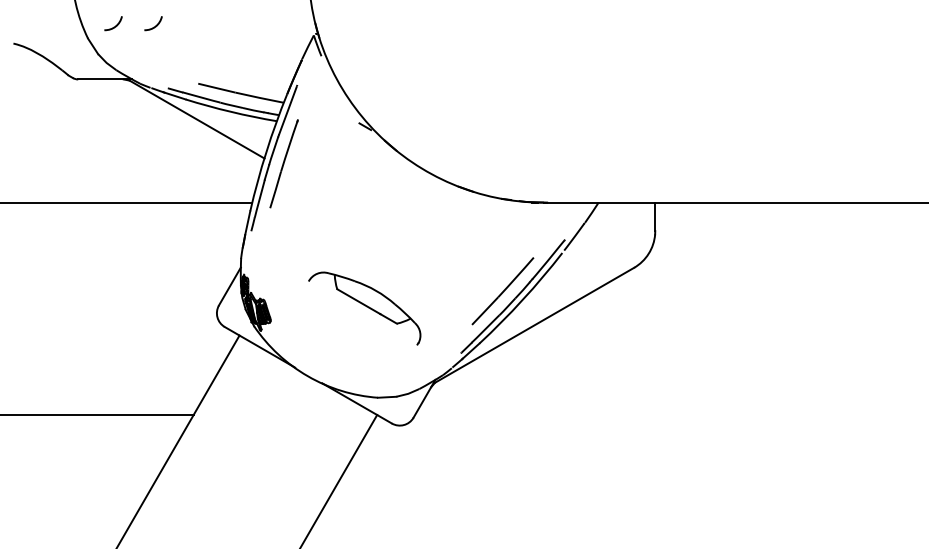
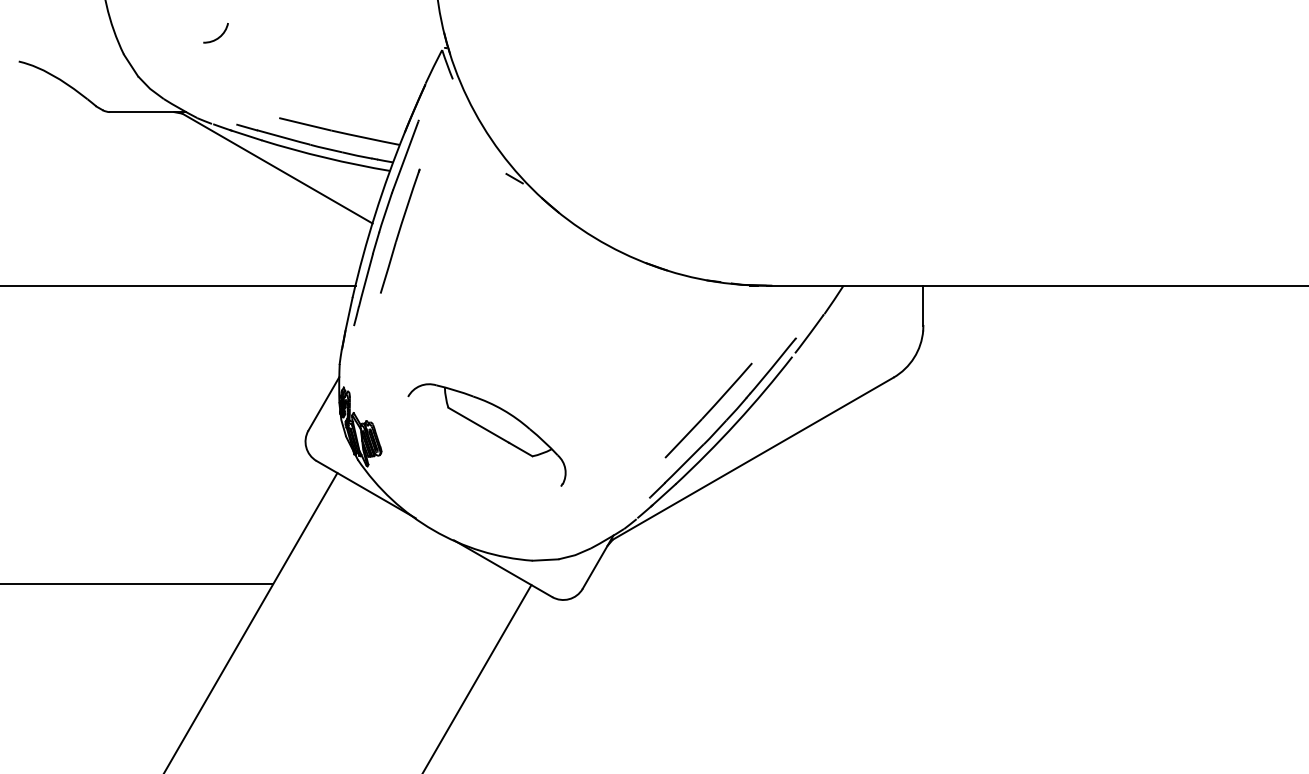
arc: (115, 25) -> (162, 36), removed
part: (364, 308) -> (486, 434), moved

